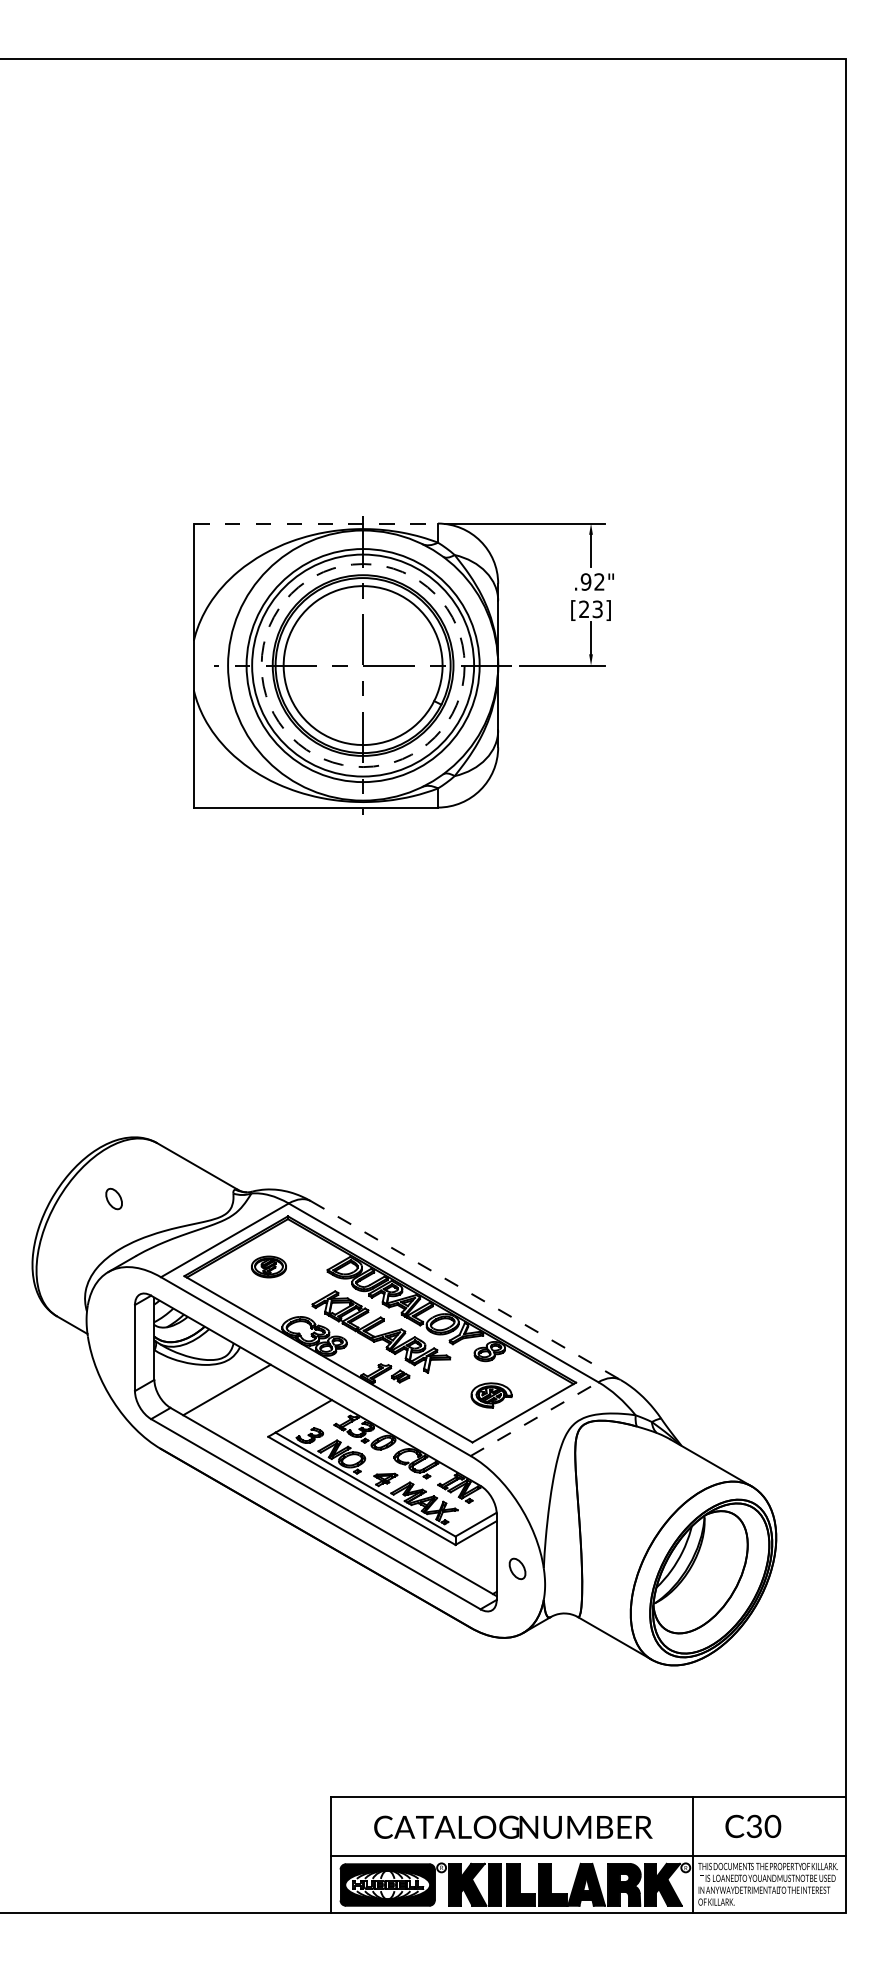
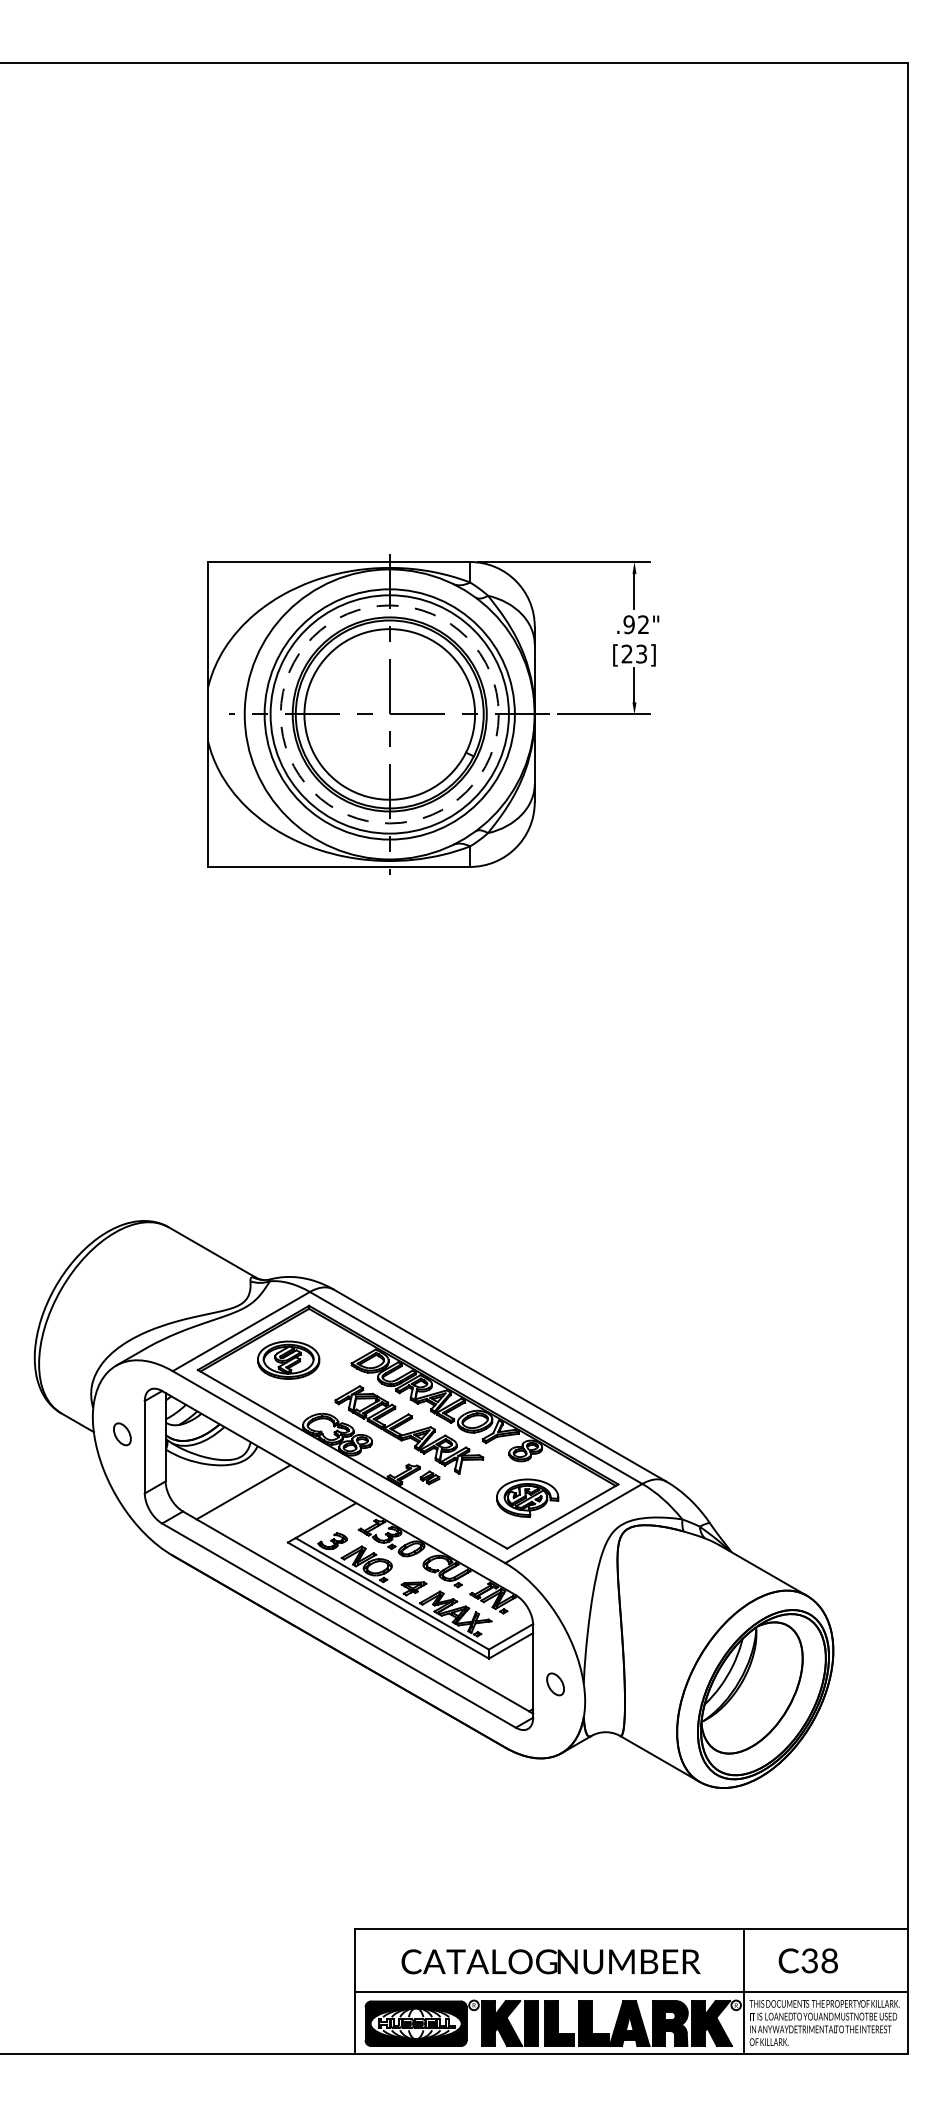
line: (316, 523) -> (339, 561), dashed -> solid
part: (113, 1198) -> (121, 1433), moved
part: (268, 1266) -> (288, 1359), size x1.67
line: (465, 1290) -> (499, 1385), dashed -> solid
part: (491, 1395) -> (527, 1498), size x1.43
line: (534, 1419) -> (573, 1523), dashed -> solid
text: (772, 1826) -> (829, 1960), C30 -> C38

